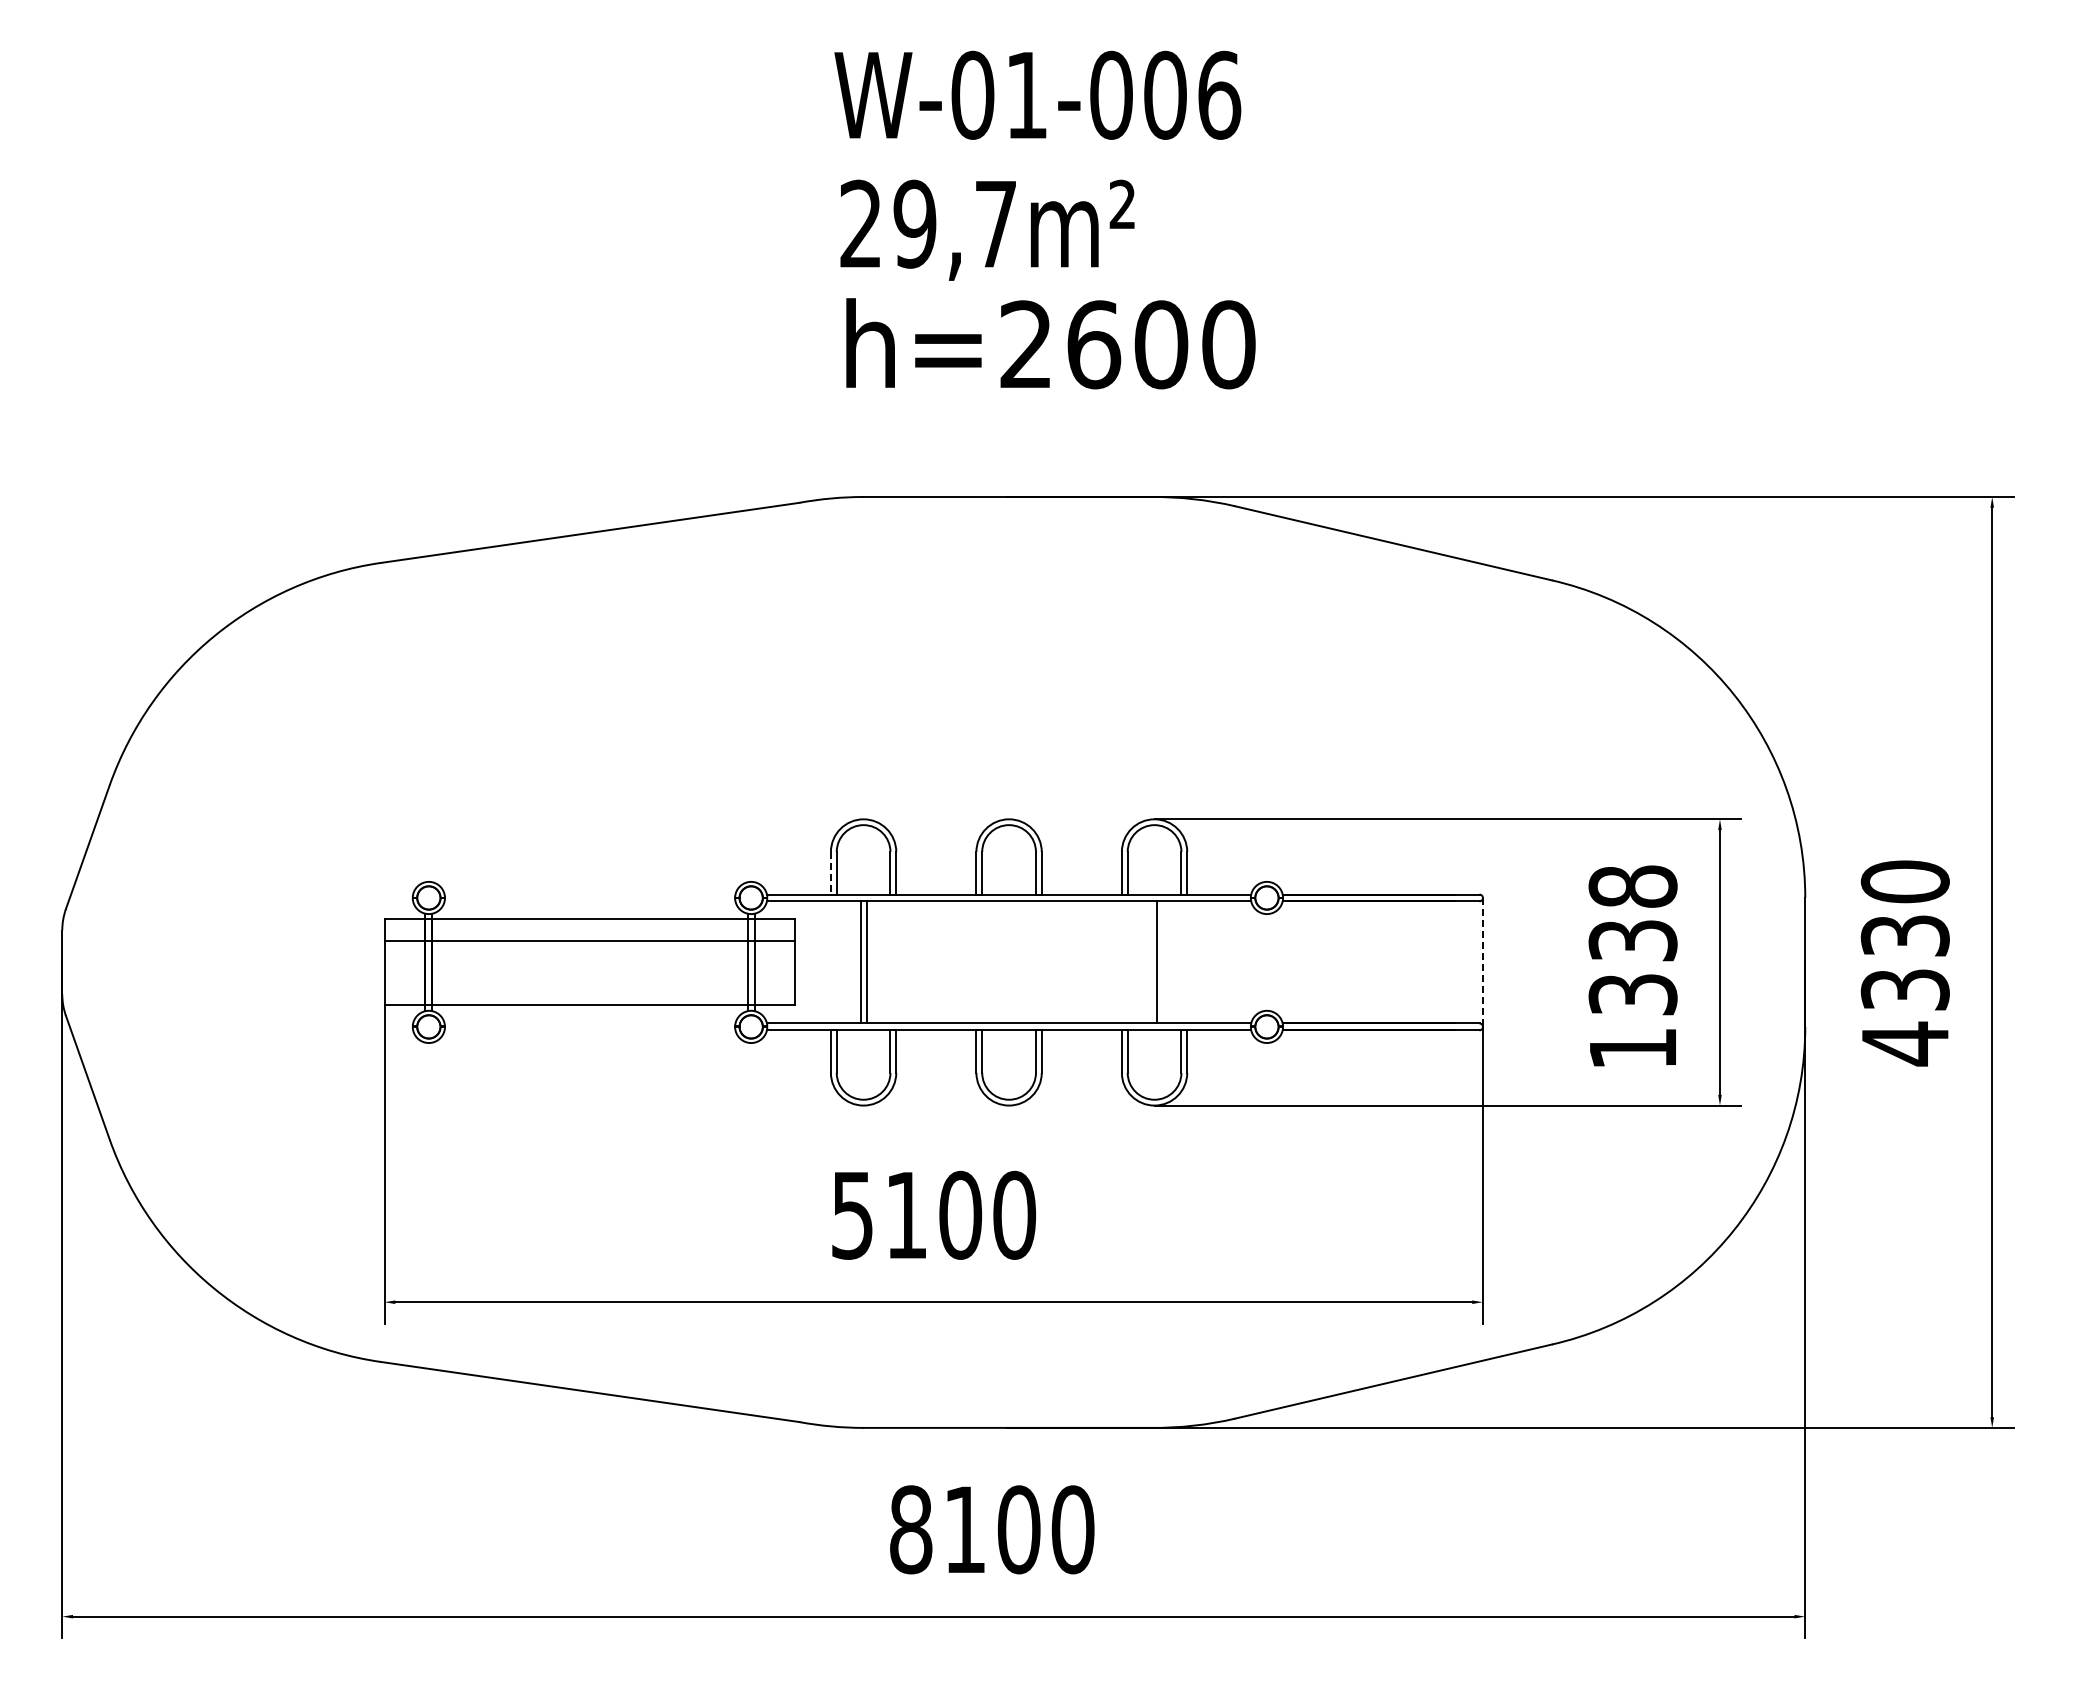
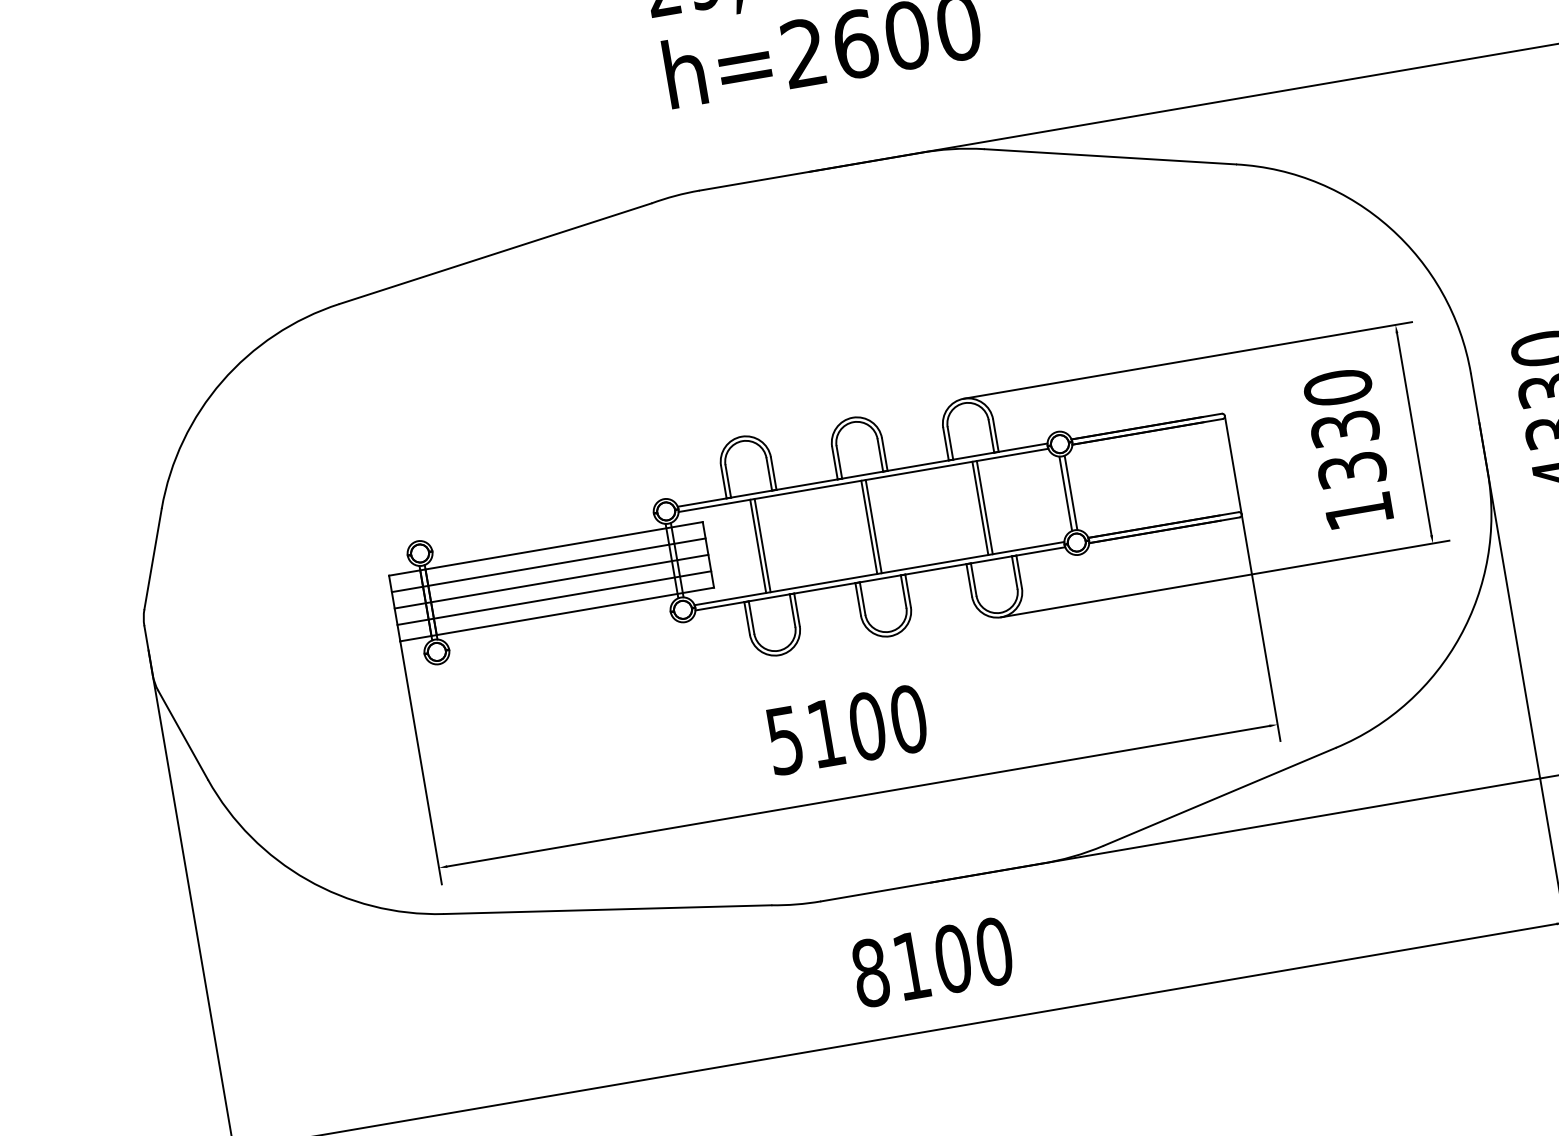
line: (830, 873) -> (723, 482), dashed -> solid
text: (1632, 886) -> (1337, 387), 1338 -> 1330
line: (589, 962) -> (551, 581), added
line: (1006, 962) -> (869, 527), added
line: (1011, 962) -> (873, 526), added
line: (1151, 962) -> (980, 508), added
line: (1263, 962) -> (1065, 493), added
line: (1270, 962) -> (1071, 492), added
line: (1482, 962) -> (1232, 465), dashed -> solid
line: (589, 983) -> (553, 597), added

